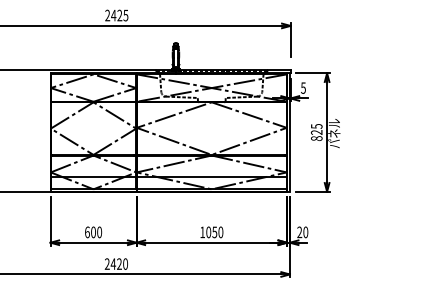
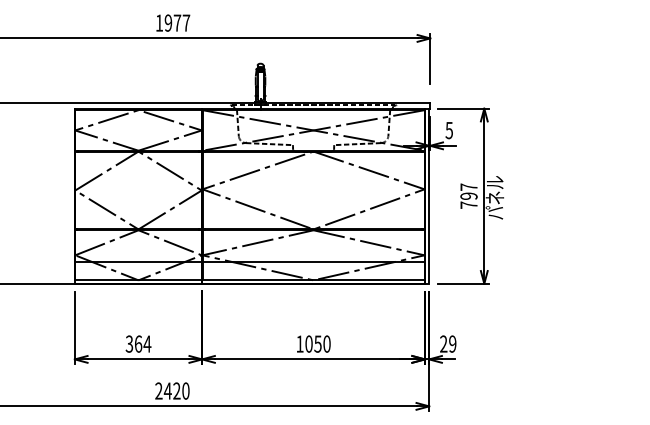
text: (116, 15) -> (172, 22), 2425 -> 1977
text: (316, 132) -> (468, 196), 825 -> 797
text: (93, 232) -> (138, 344), 600 -> 364
text: (305, 232) -> (452, 344), 20 -> 29

